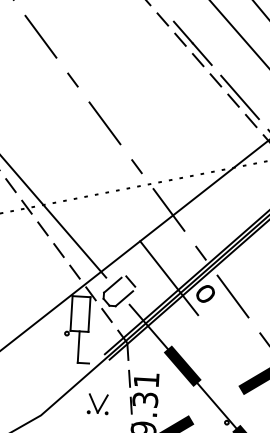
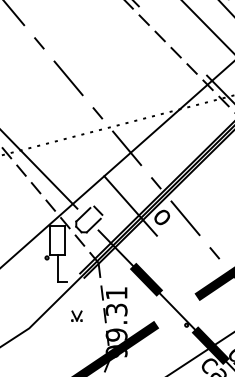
line: (201, 53) -> (146, 14), removed
line: (240, 97) -> (181, 49), removed
part: (97, 404) -> (76, 316), size x0.6

